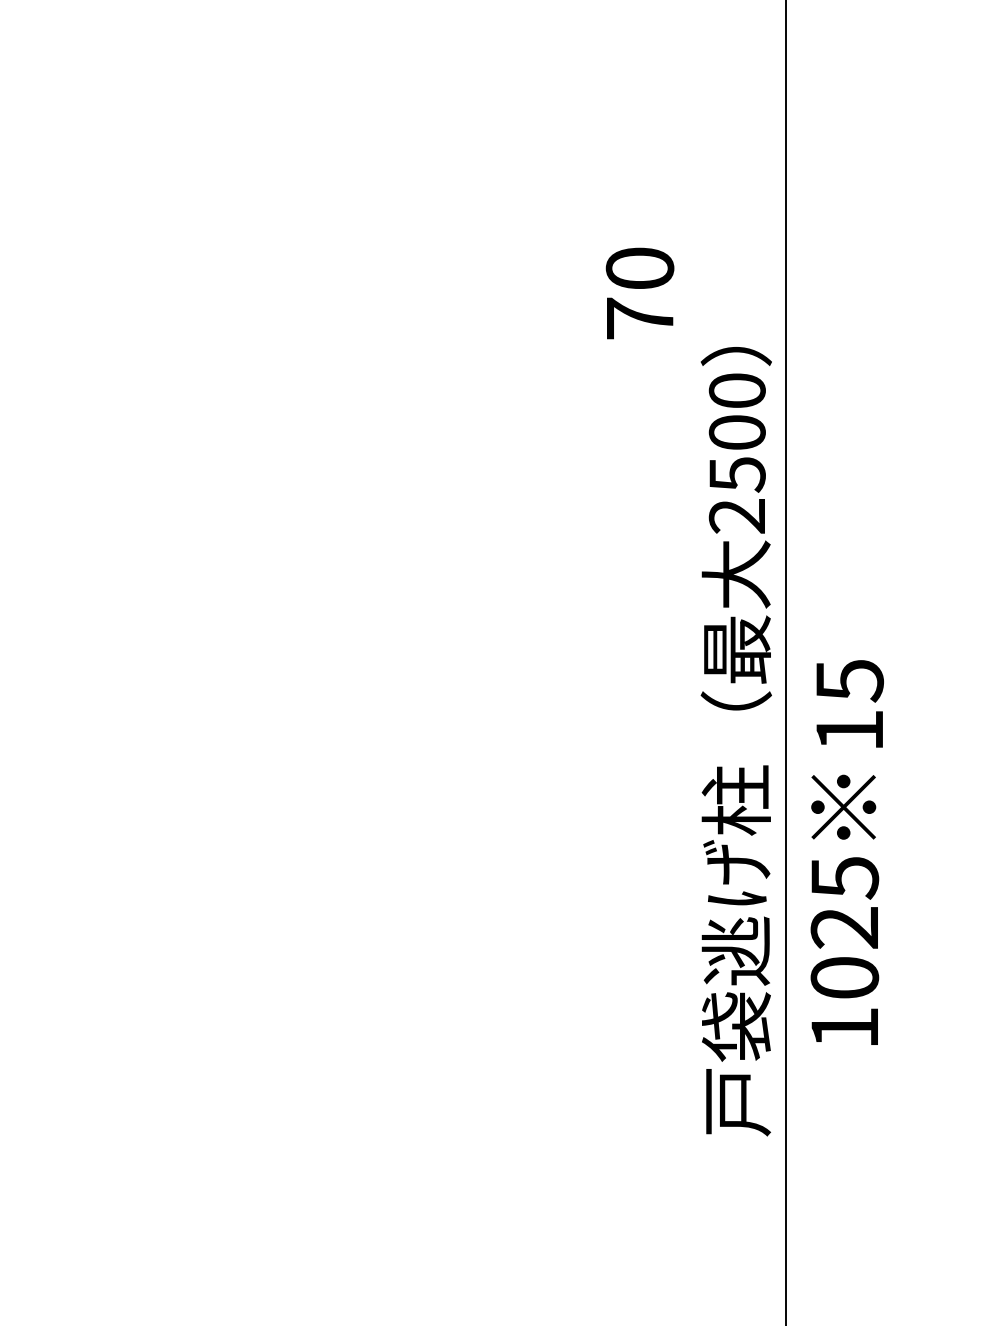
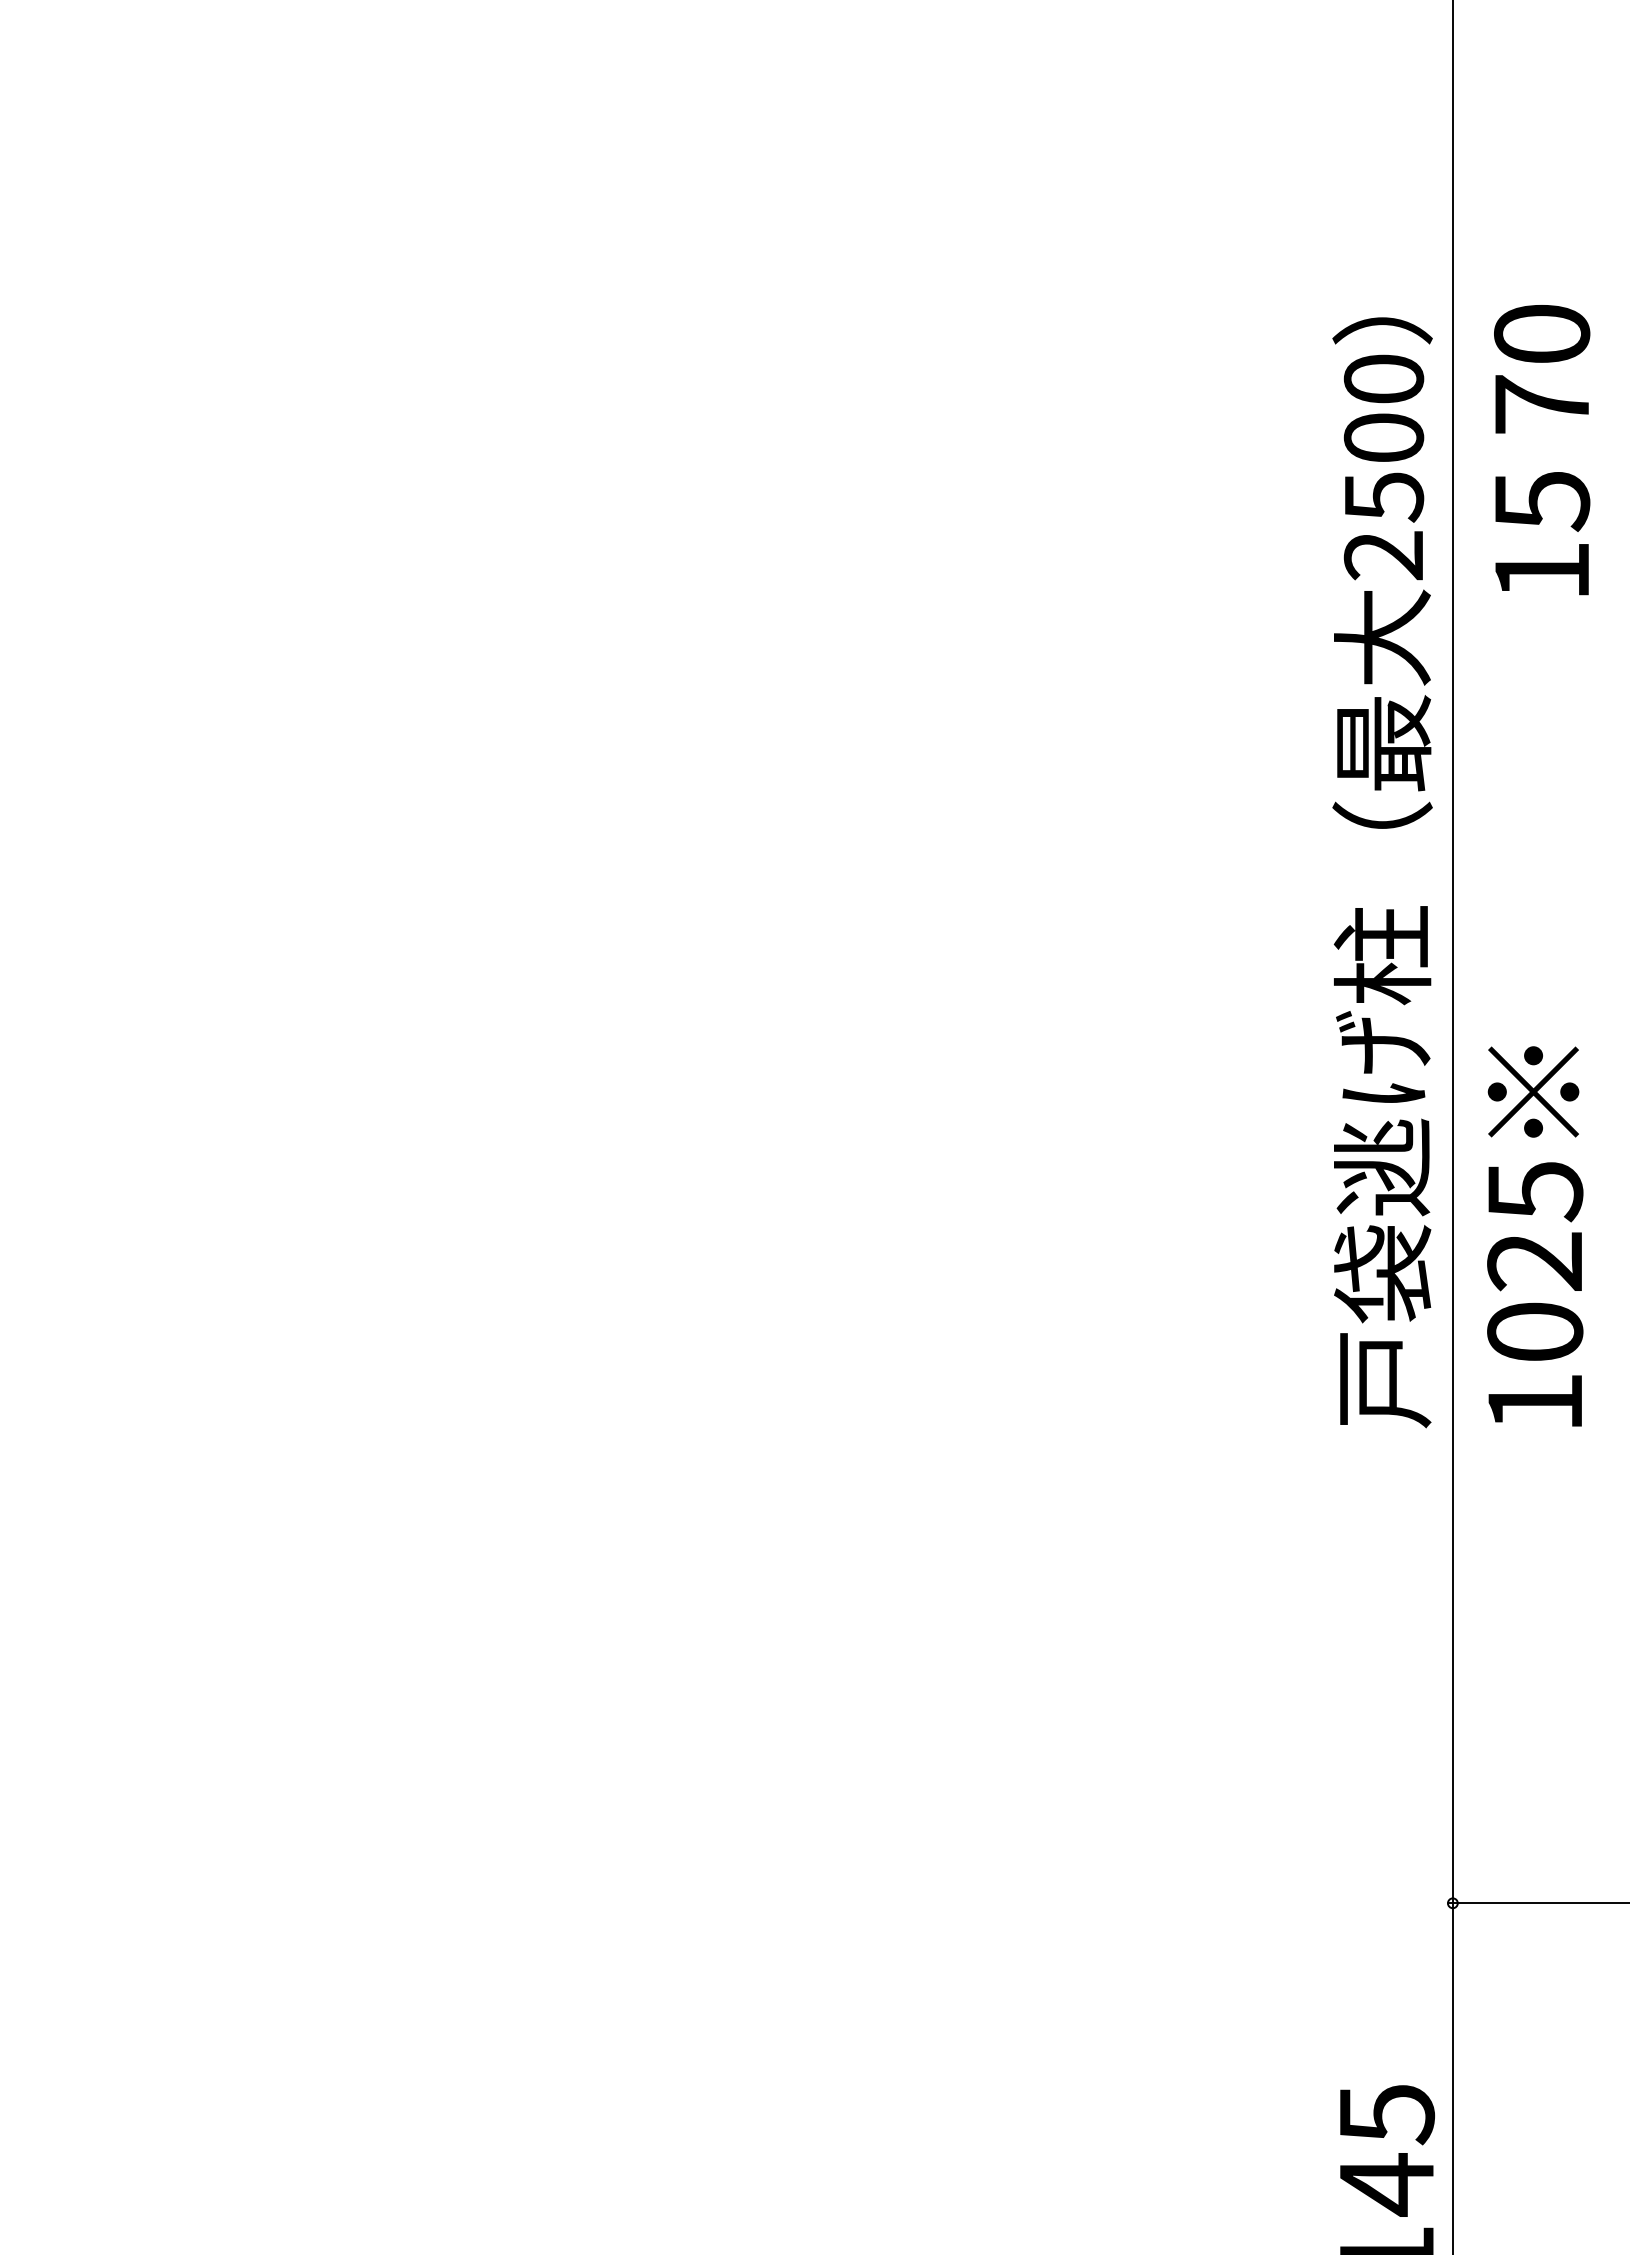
text: (640, 293) -> (1542, 369), moved
text: (850, 703) -> (1542, 533), moved
text: (736, 741) -> (1382, 872), moved

